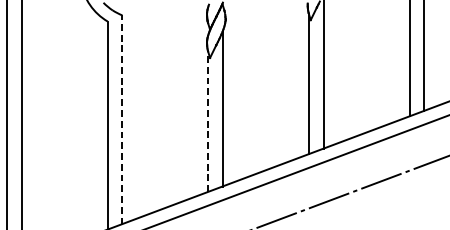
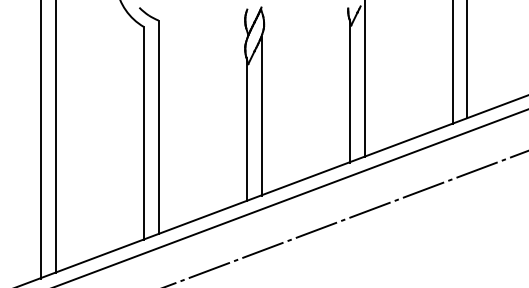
line: (122, 119) -> (158, 127), dashed -> solid
line: (208, 121) -> (246, 129), dashed -> solid

